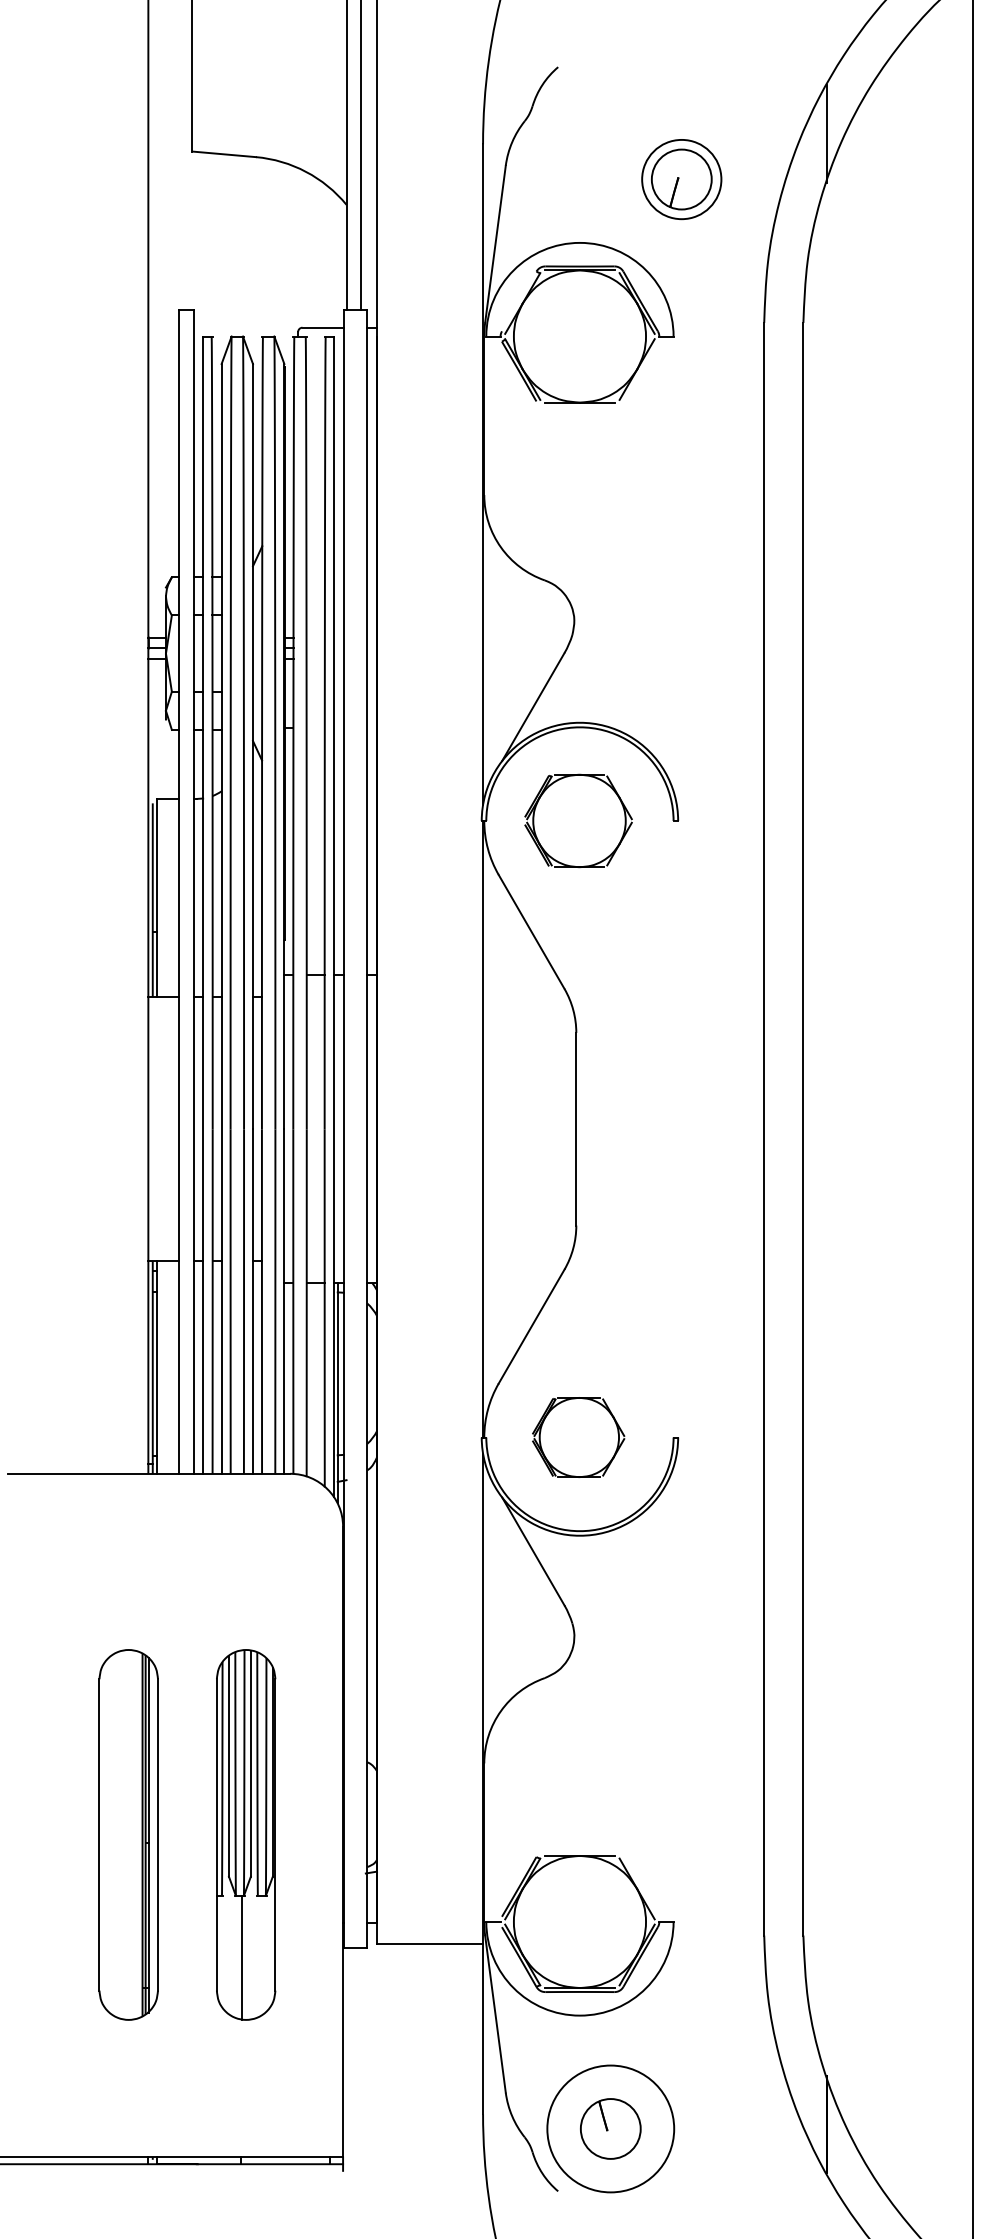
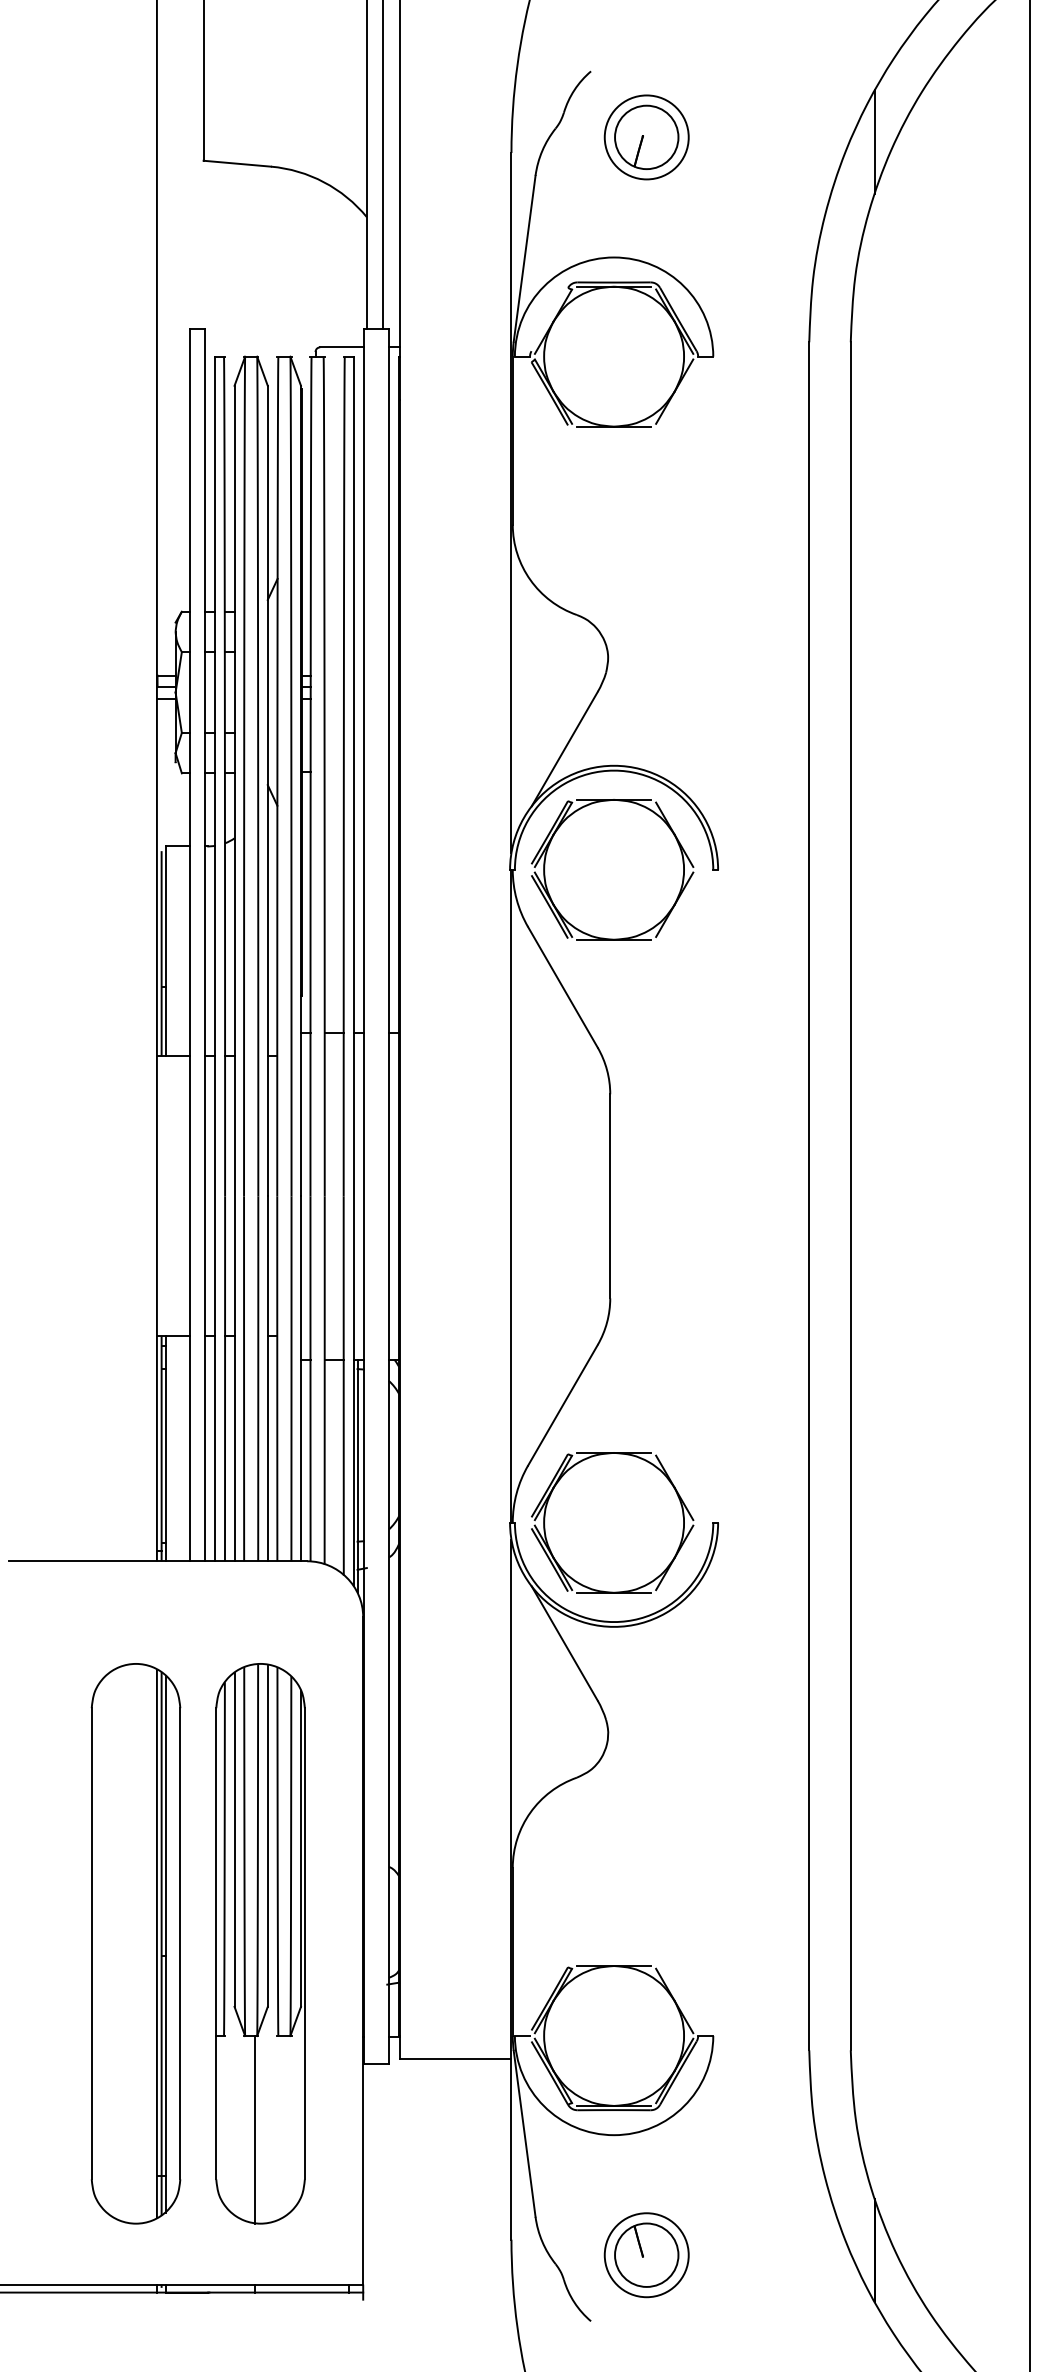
part: (681, 179) -> (646, 137), moved
part: (578, 820) -> (612, 869), size x1.43
part: (578, 1437) -> (612, 1522), size x1.67
part: (128, 1834) -> (135, 1943), size x1.43
part: (245, 1834) -> (259, 1943), size x1.43
circle: (610, 2128) -> (646, 2254), size x0.62

